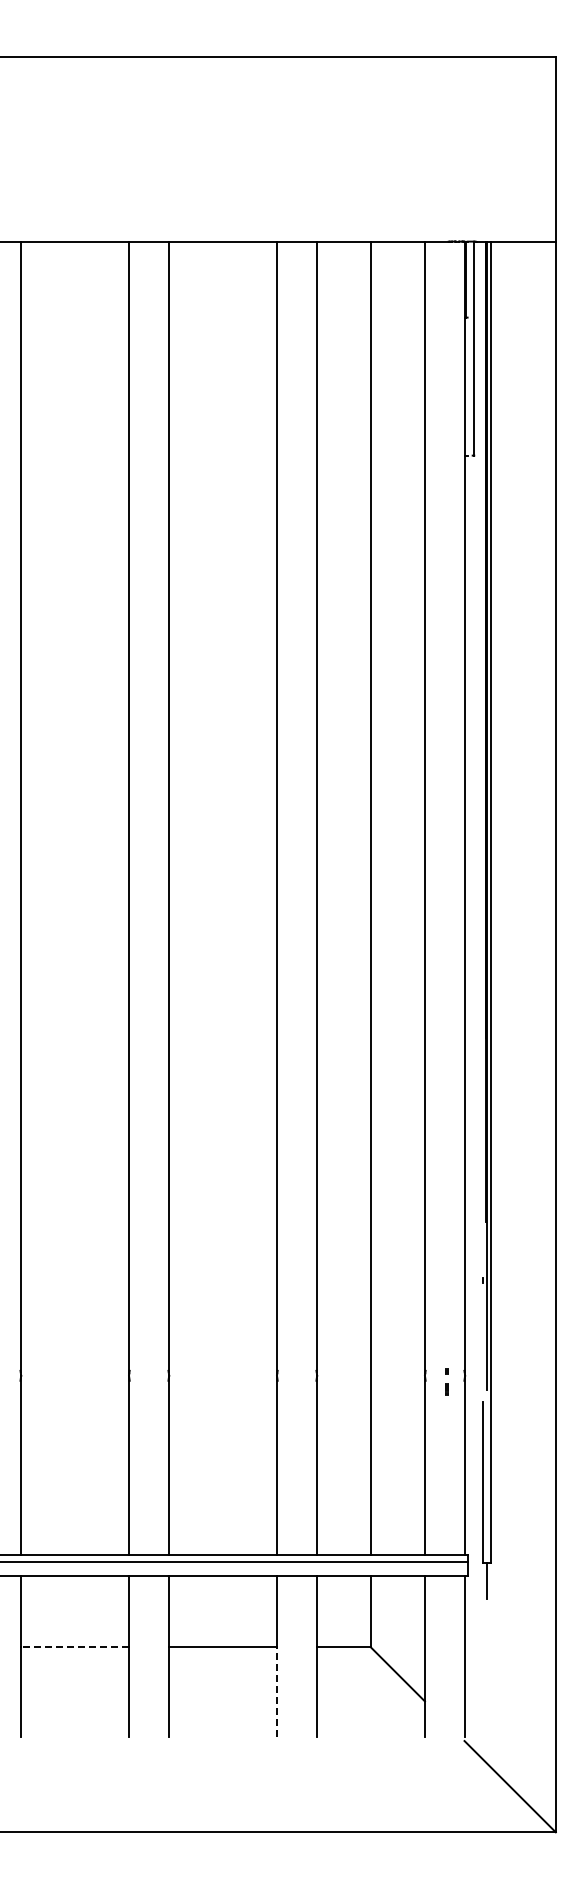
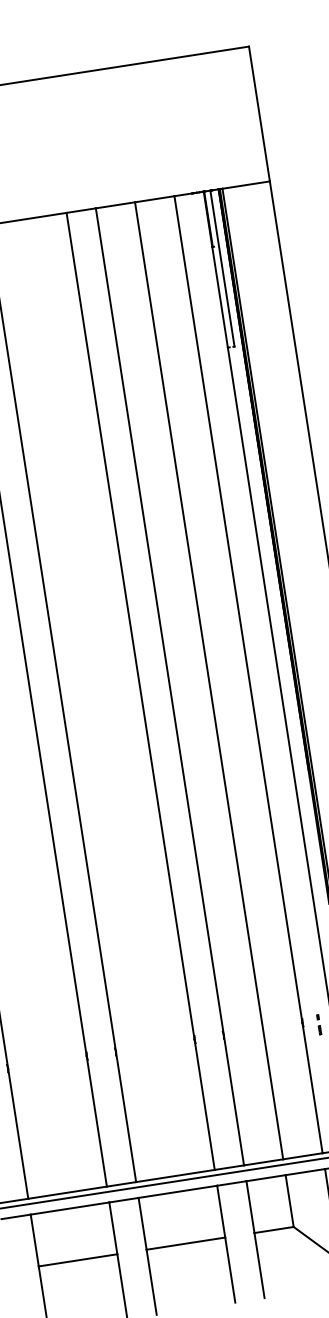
line: (75, 1647) -> (78, 1260), dashed -> solid
line: (276, 1692) -> (229, 1270), dashed -> solid

